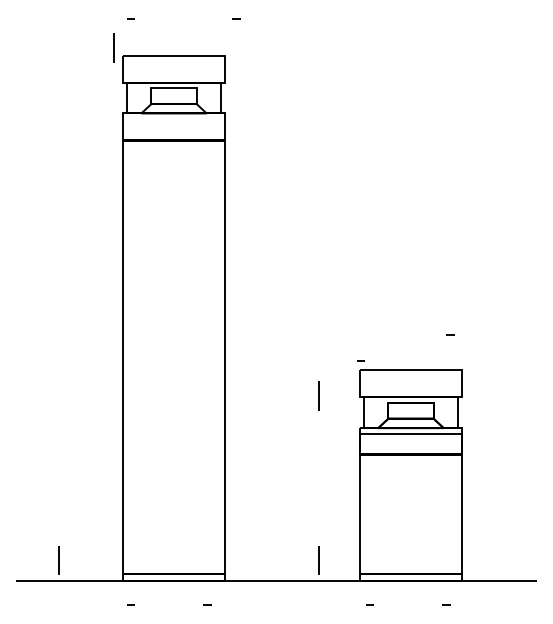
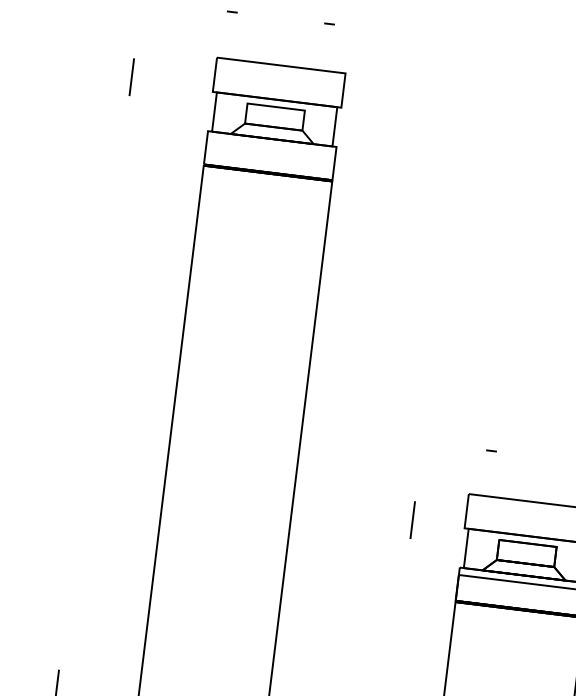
curve: (236, 18) -> (329, 23), moved
line: (113, 47) -> (131, 76), moved
curve: (360, 360) -> (491, 450), moved

